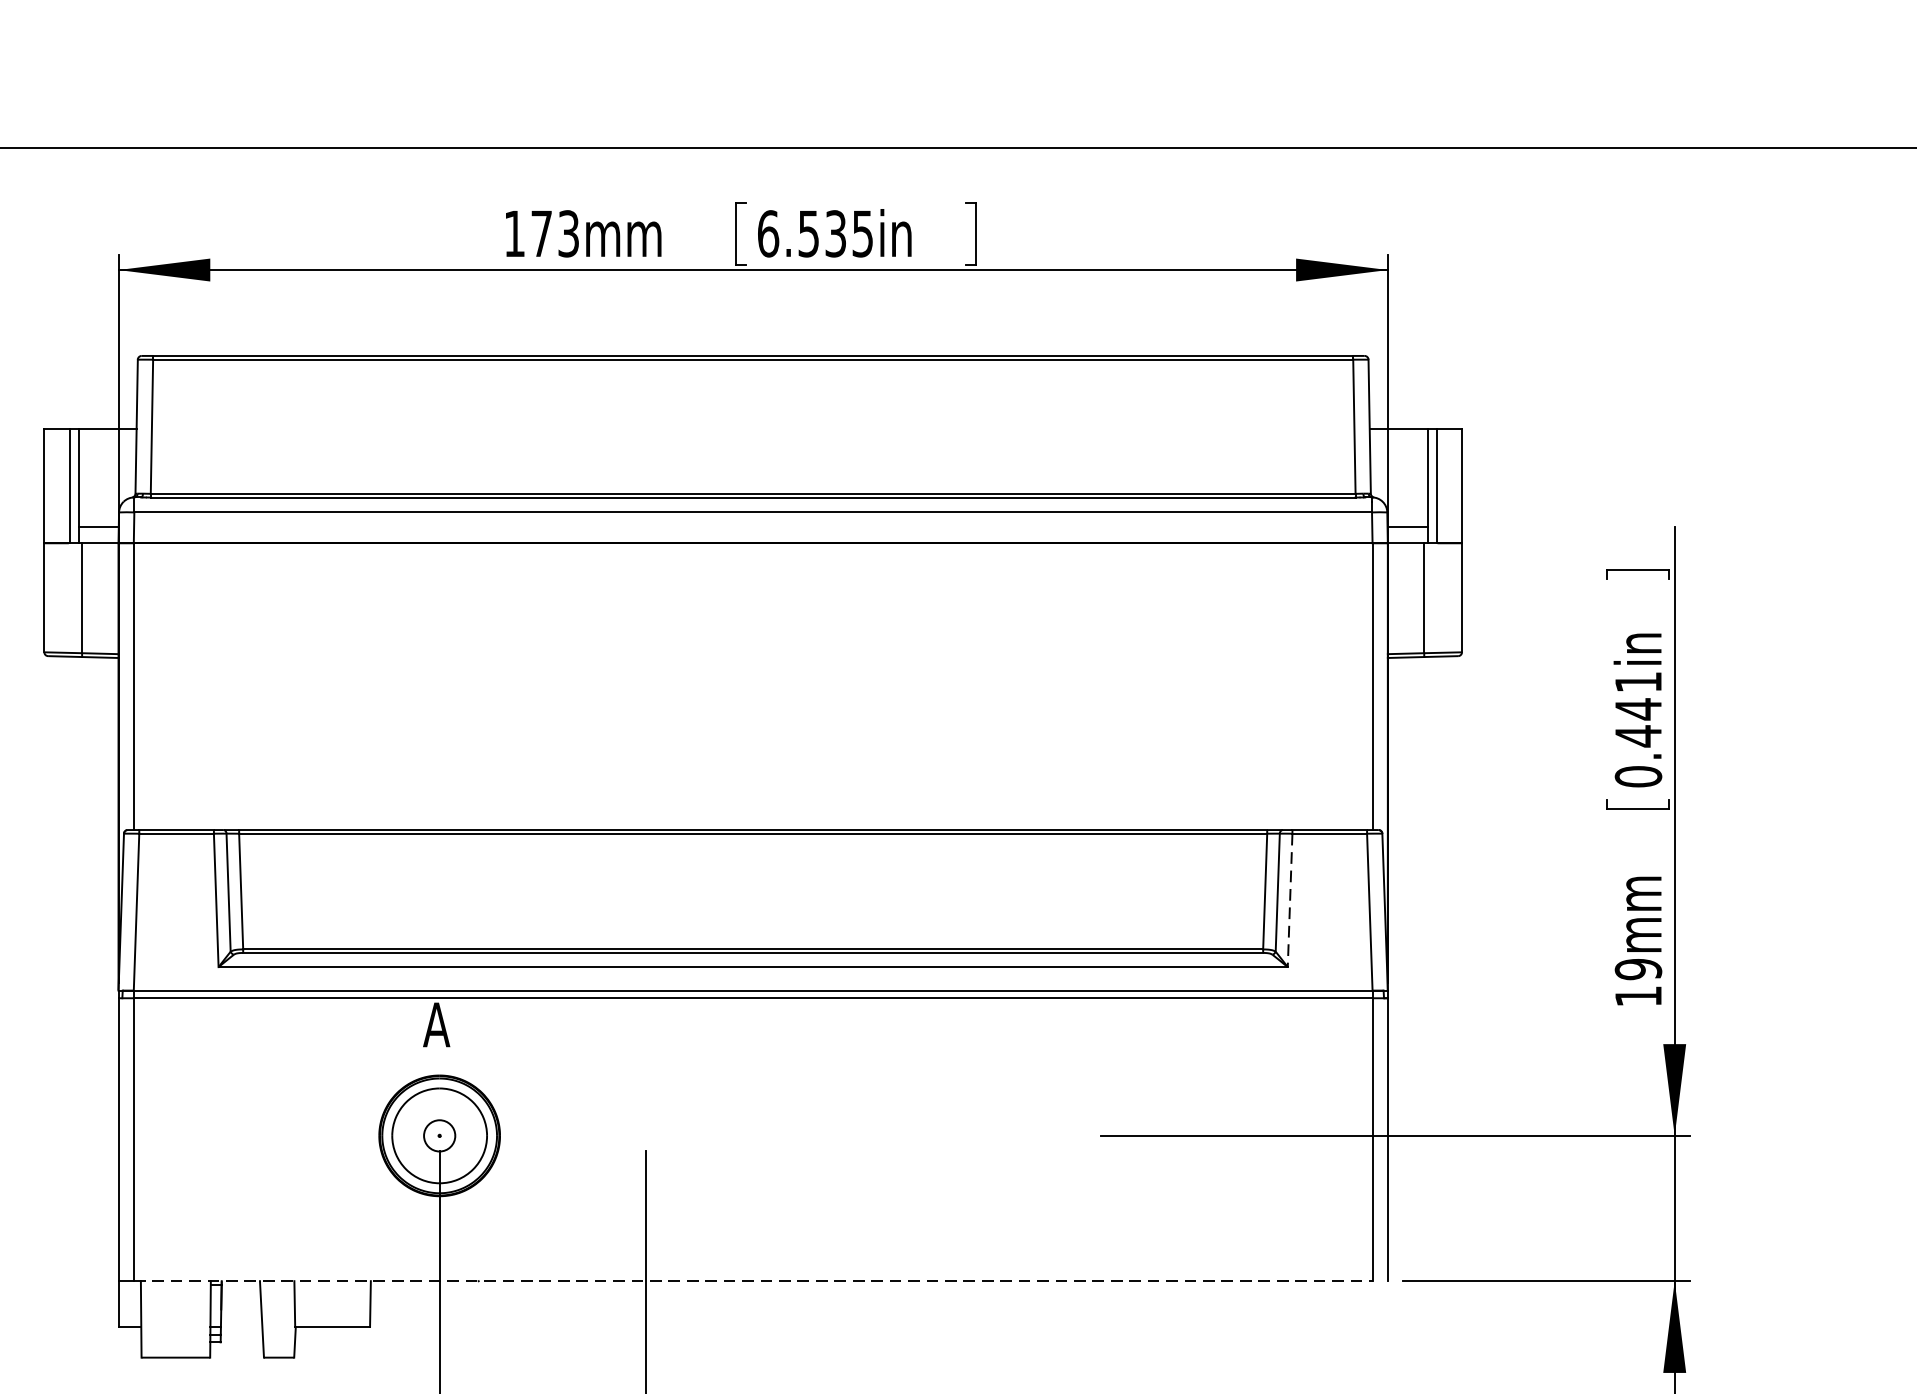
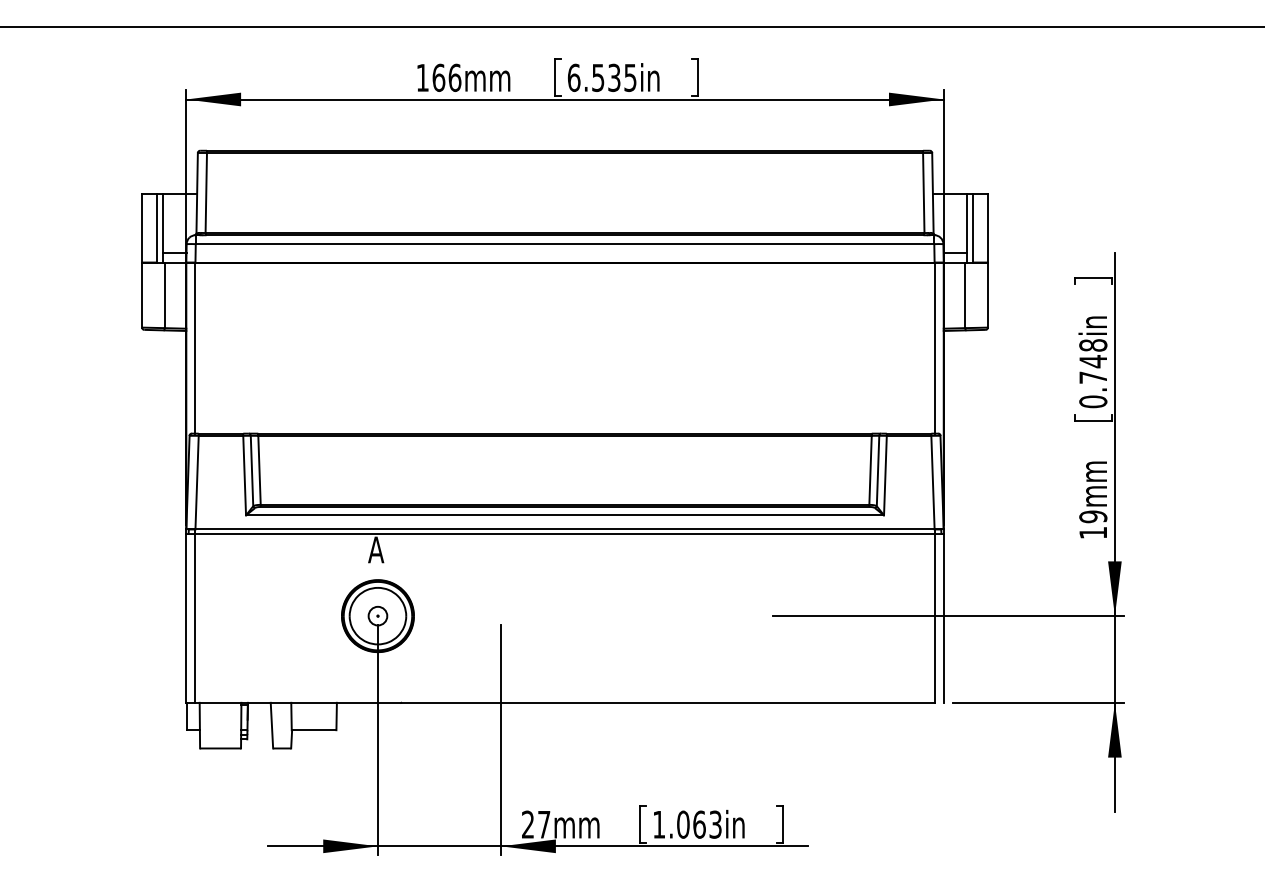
text: (554, 233) -> (446, 77), 173mm -> 166mm
text: (1638, 709) -> (1093, 361), 0.441in -> 0.748in
line: (1290, 900) -> (885, 475), dashed -> solid
line: (753, 1280) -> (565, 702), dashed -> solid

